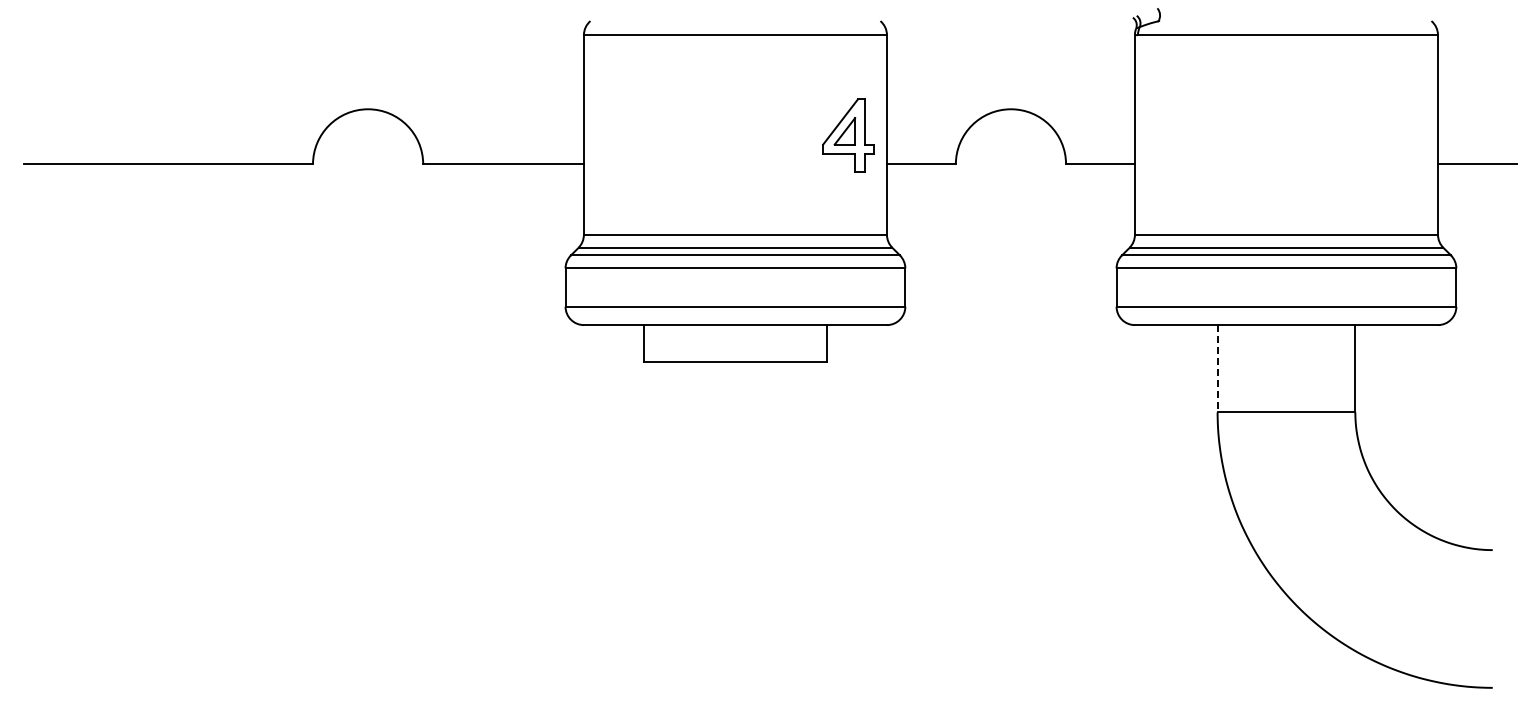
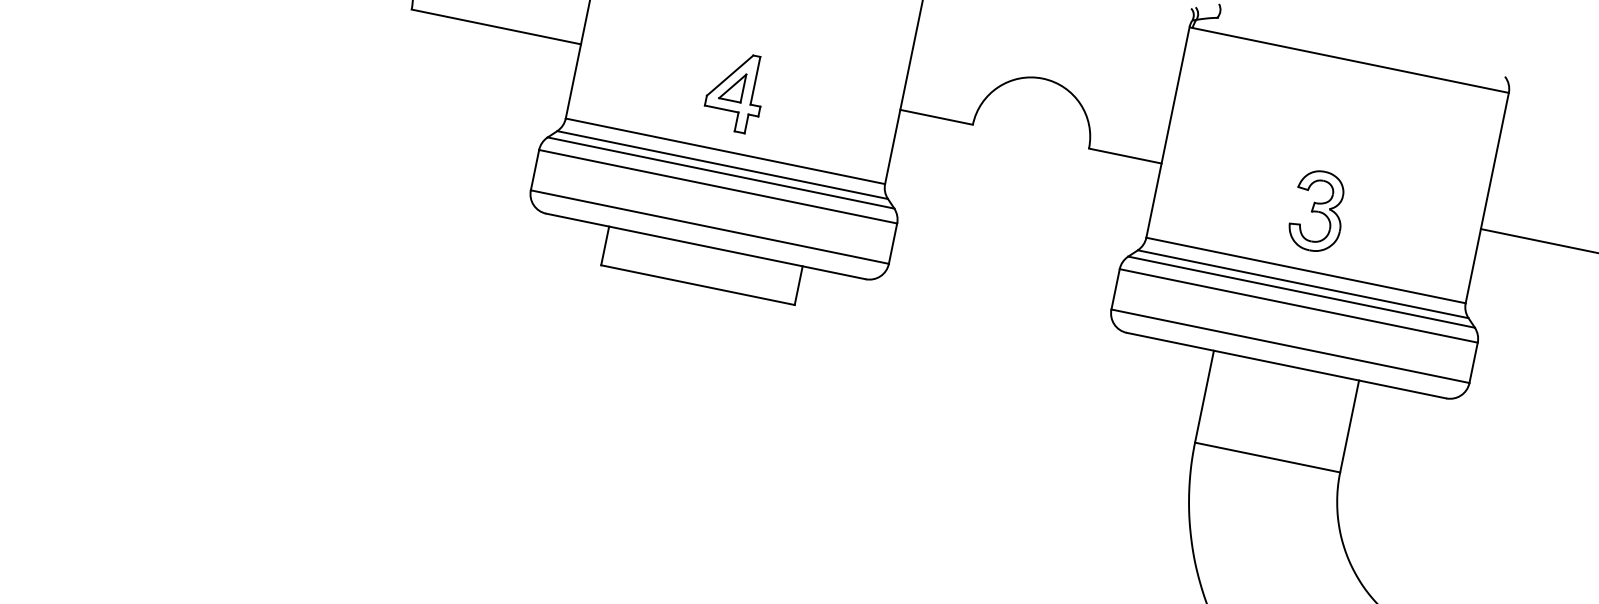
part: (848, 135) -> (735, 91), moved
part: (1286, 178) -> (1318, 211), added
line: (1217, 368) -> (1204, 396), dashed -> solid

